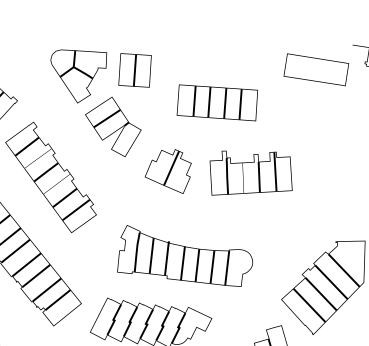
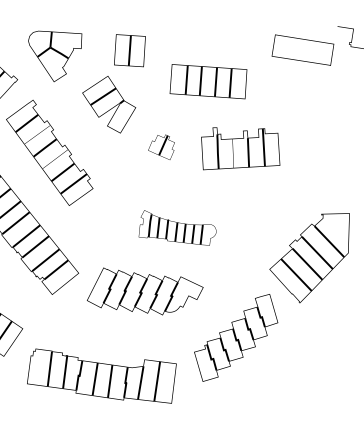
part: (79, 76) -> (55, 56), moved
part: (168, 171) -> (161, 147), size x0.6
part: (184, 255) -> (177, 227), size x0.6

